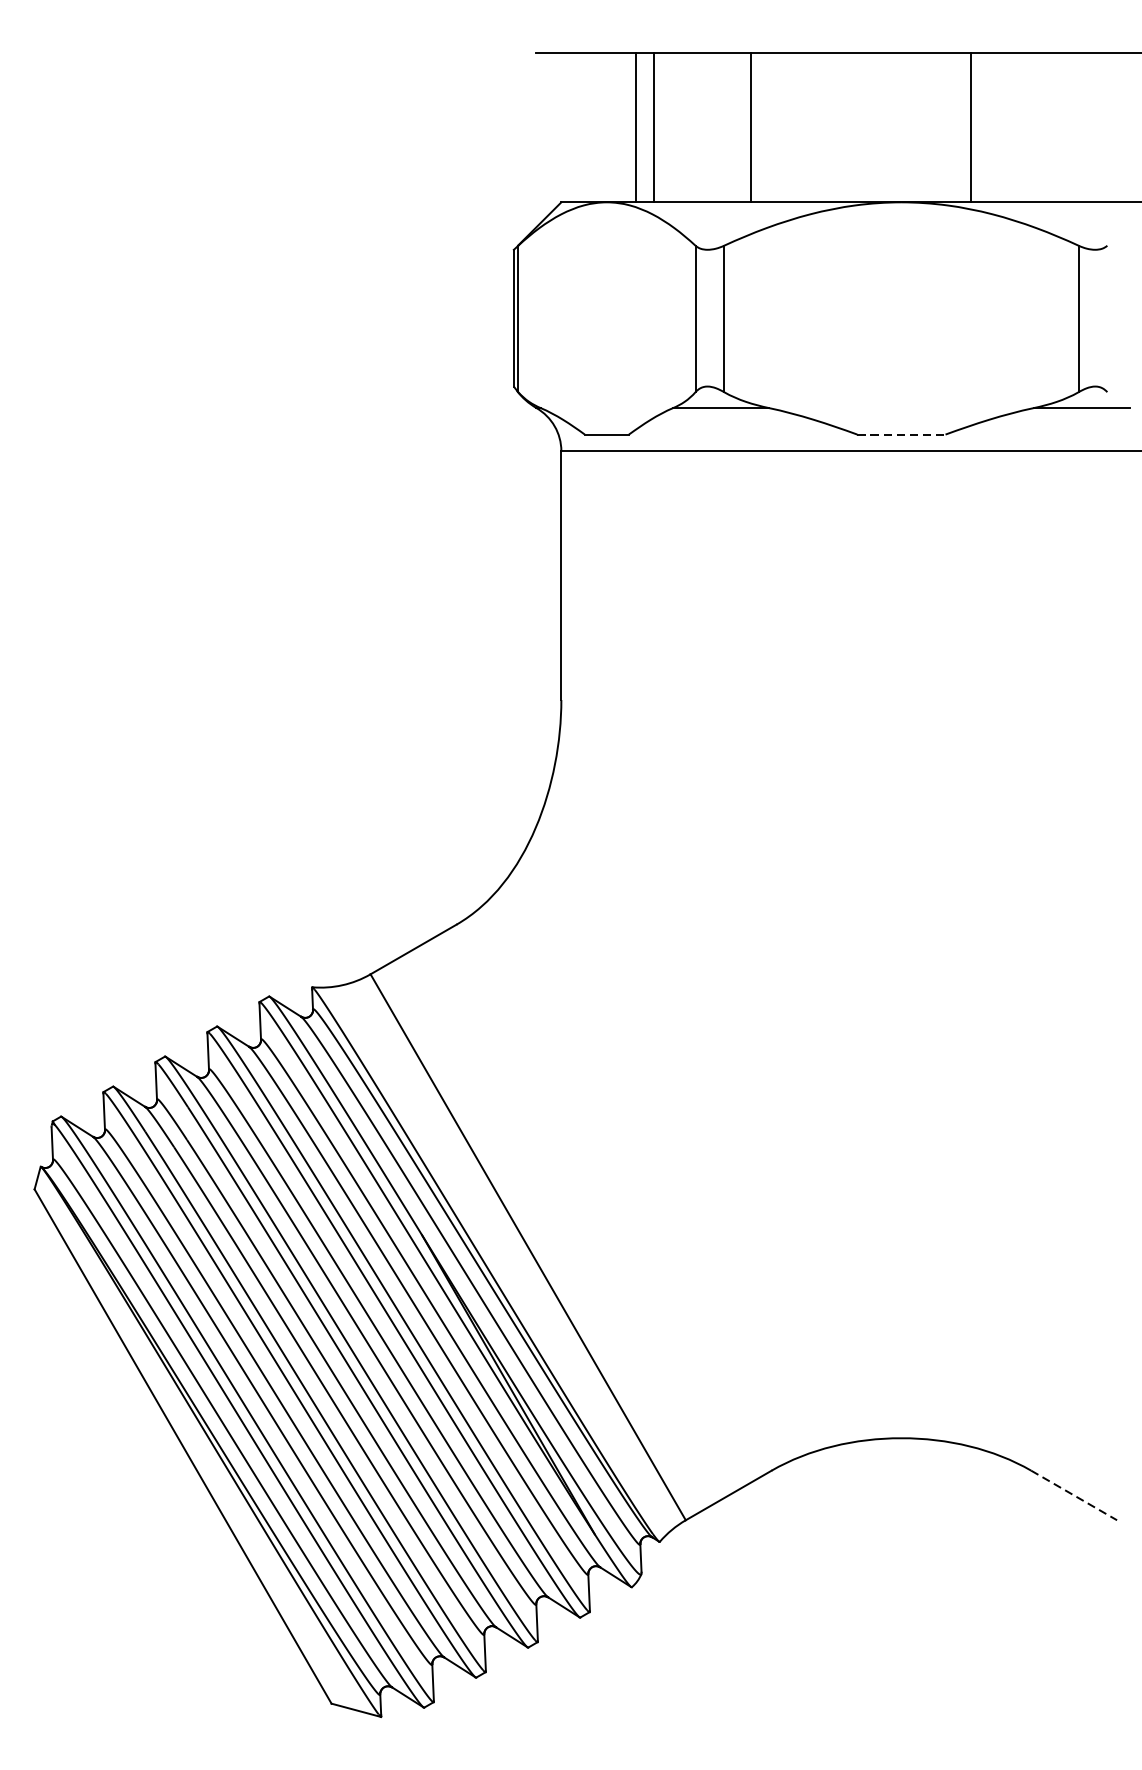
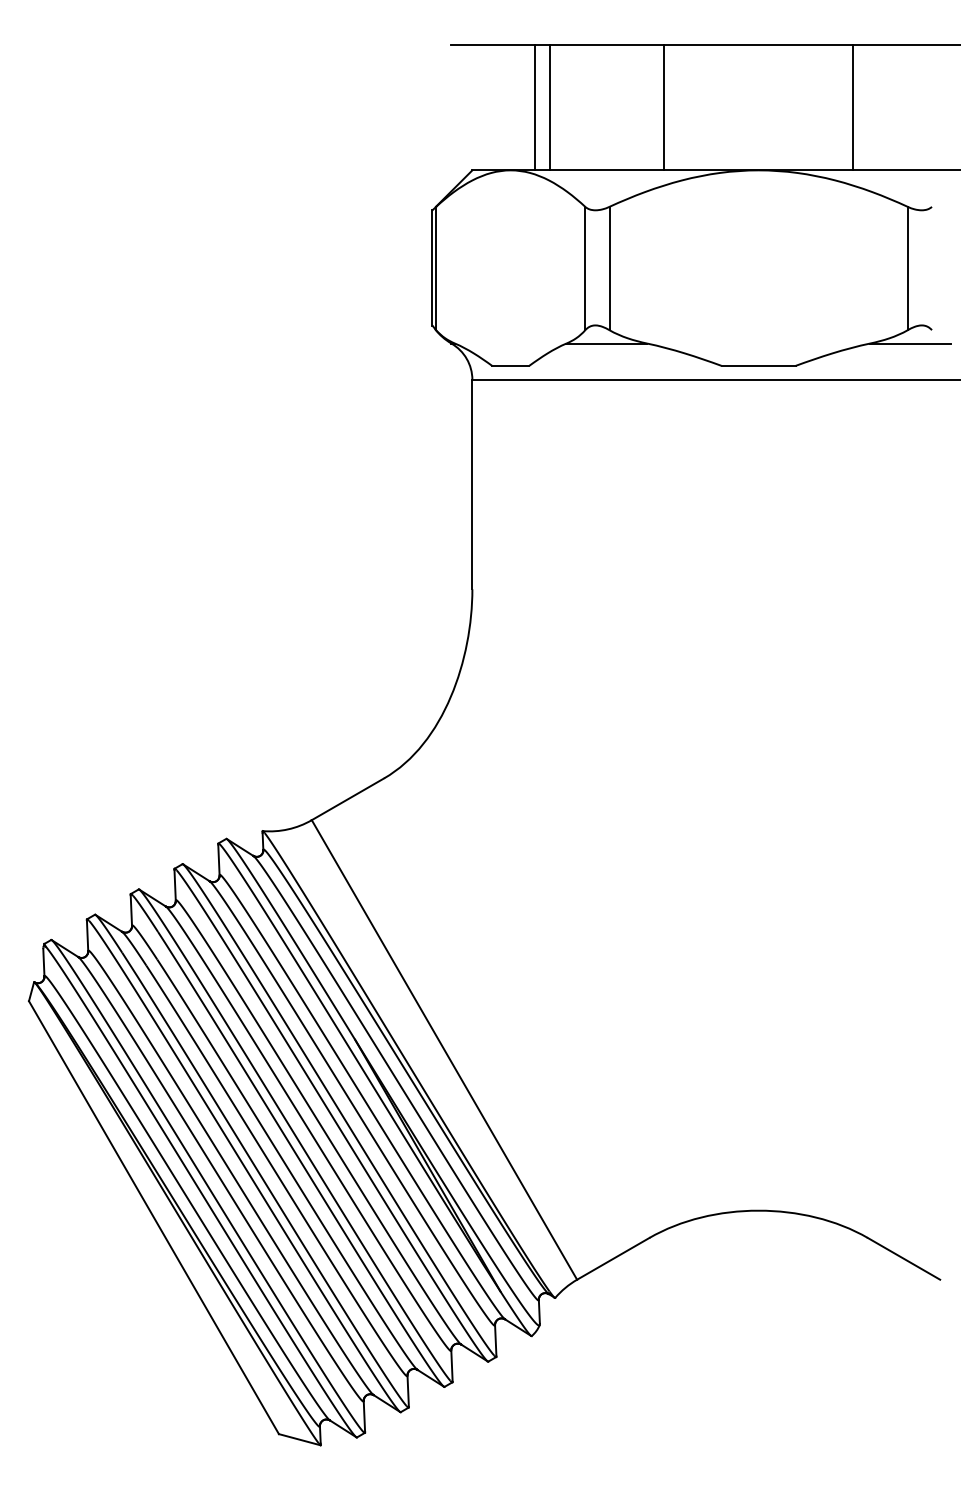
line: (751, 127) -> (664, 107), moved
line: (971, 127) -> (853, 107), moved
line: (902, 434) -> (759, 365), dashed -> solid
line: (1074, 1495) -> (904, 1258), dashed -> solid

